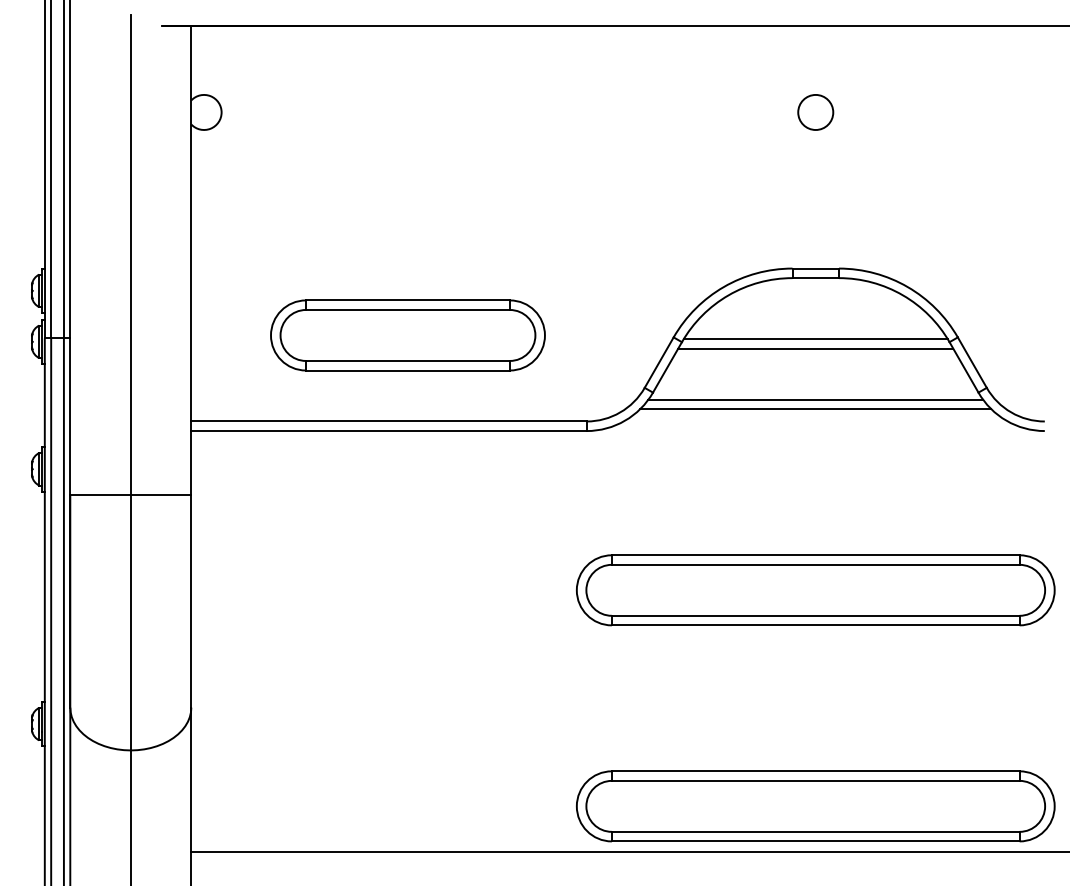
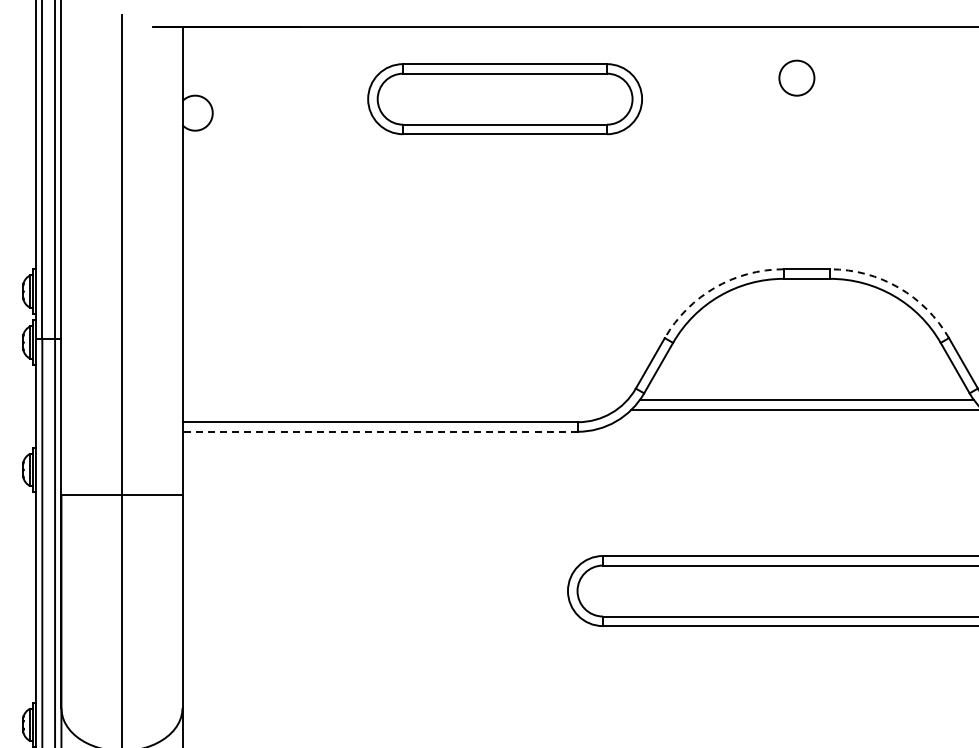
circle: (815, 112) -> (796, 78), moved
arc: (723, 287) -> (714, 288), solid -> dashed
arc: (907, 287) -> (898, 288), solid -> dashed
part: (407, 335) -> (504, 99), moved
line: (815, 339) -> (806, 340), removed
line: (815, 348) -> (806, 349), removed
line: (389, 431) -> (380, 432), solid -> dashed

